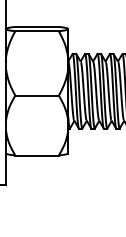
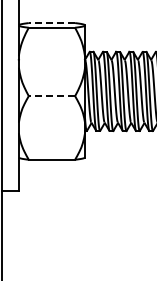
line: (36, 27) -> (51, 23), solid -> dashed
line: (36, 95) -> (51, 96), solid -> dashed

